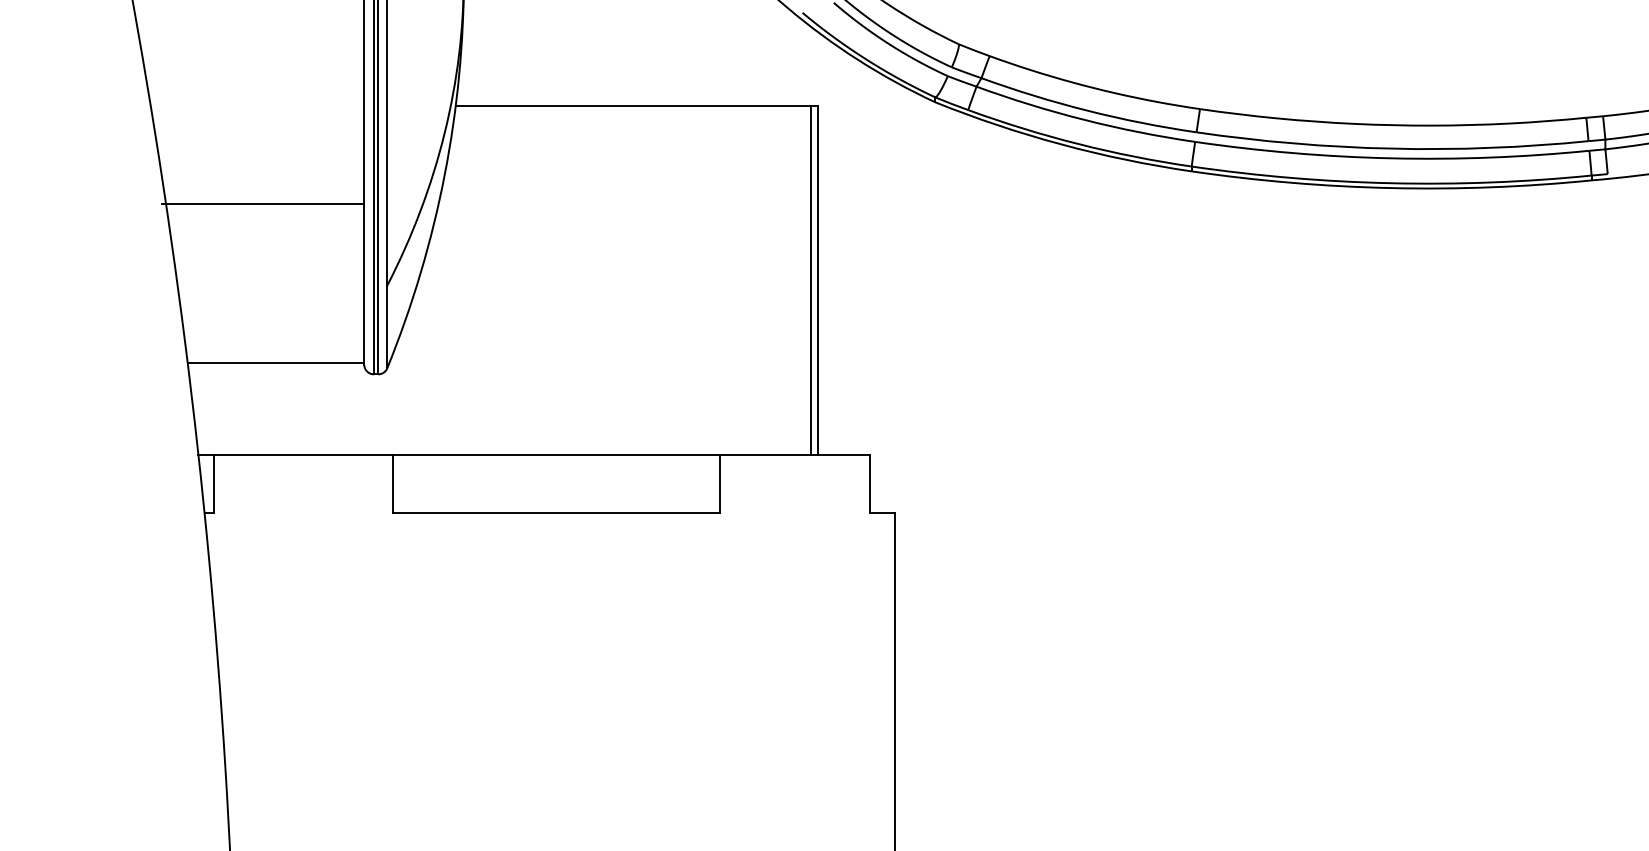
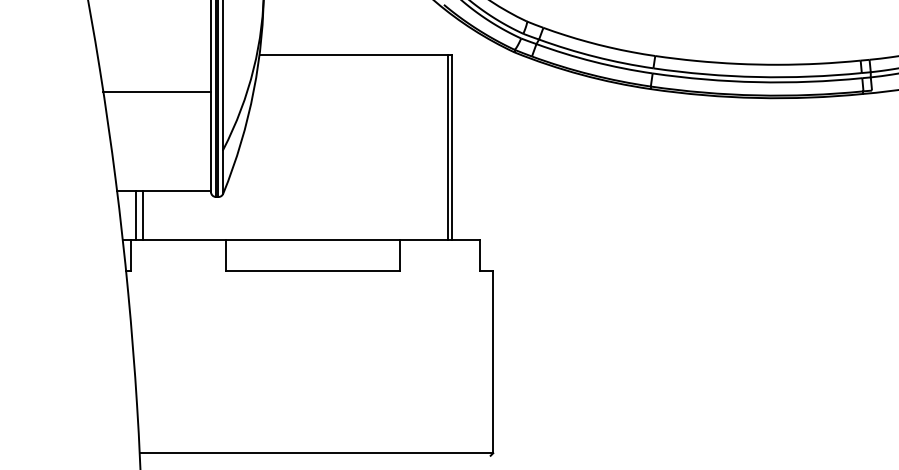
line: (261, 204) -> (156, 91), moved
line: (224, 407) -> (136, 214), added
line: (237, 407) -> (143, 214), added

